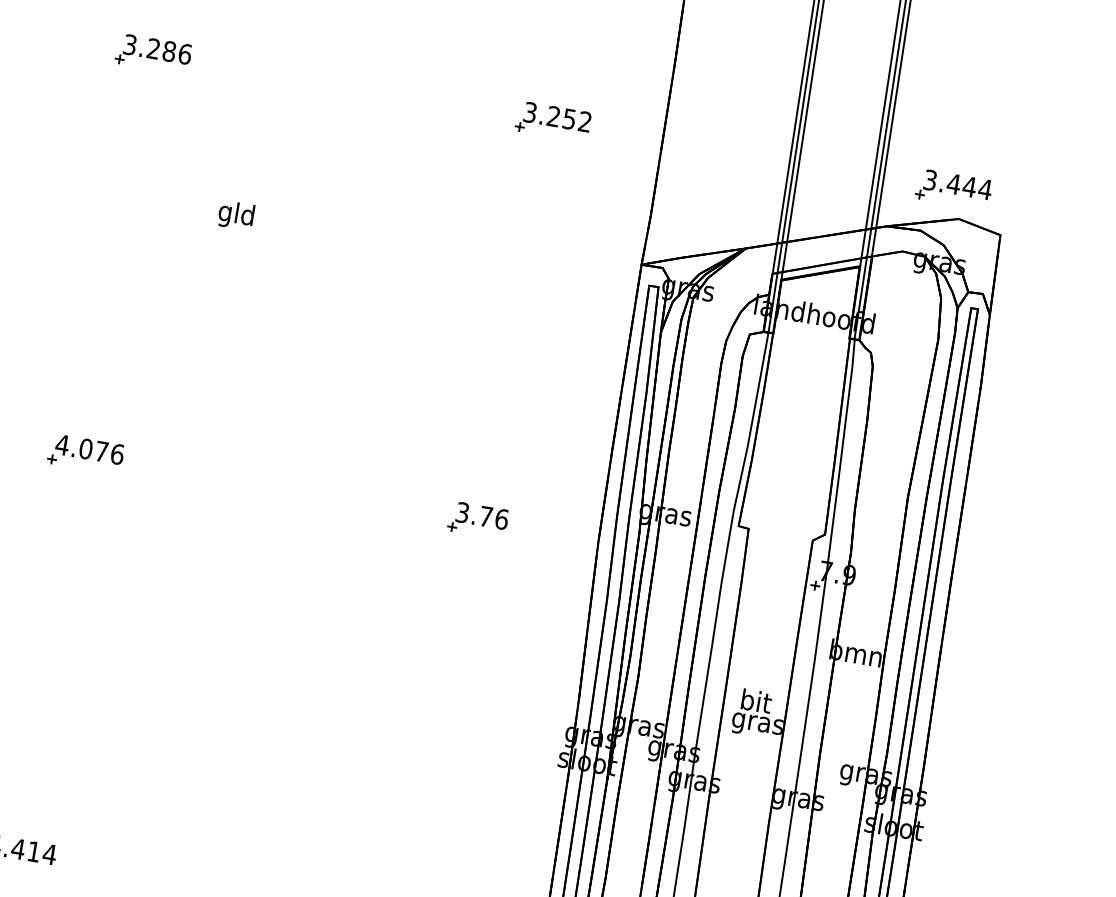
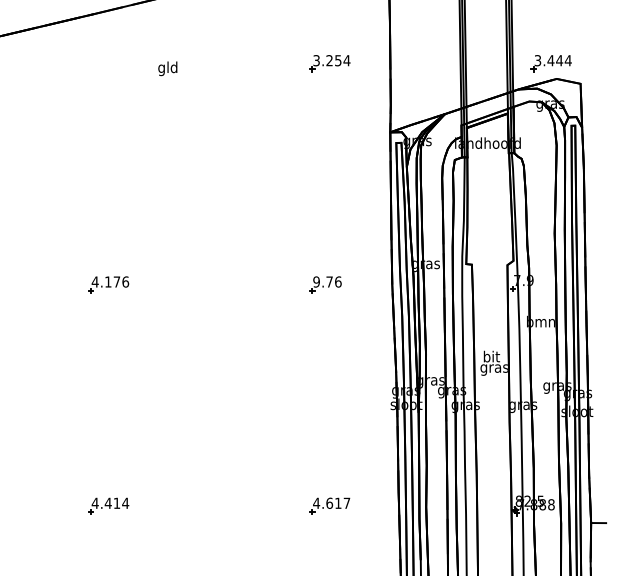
part: (153, 54) -> (108, 63), removed
text: (584, 121) -> (346, 60), 3.252 -> 3.254
text: (235, 214) -> (167, 68), moved
text: (86, 448) -> (108, 281), 4.076 -> 4.176
text: (462, 511) -> (316, 281), 3.76 -> 9.76

